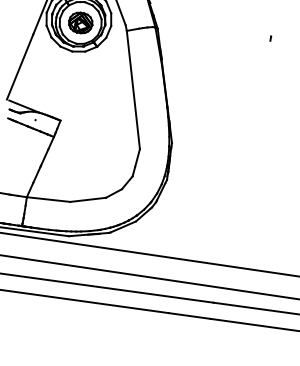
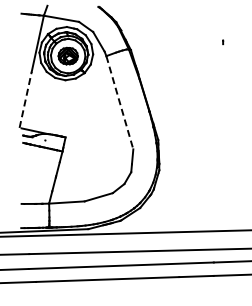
line: (20, 66) -> (25, 99), solid -> dashed
line: (132, 89) -> (119, 102), solid -> dashed

